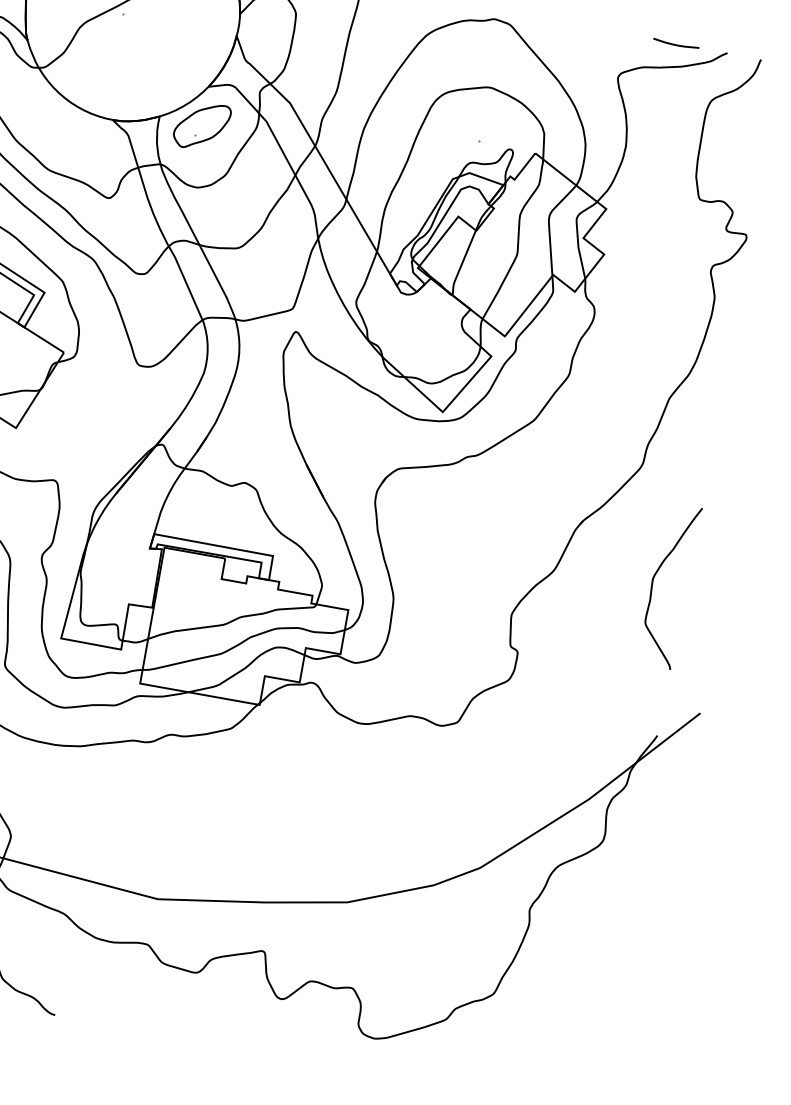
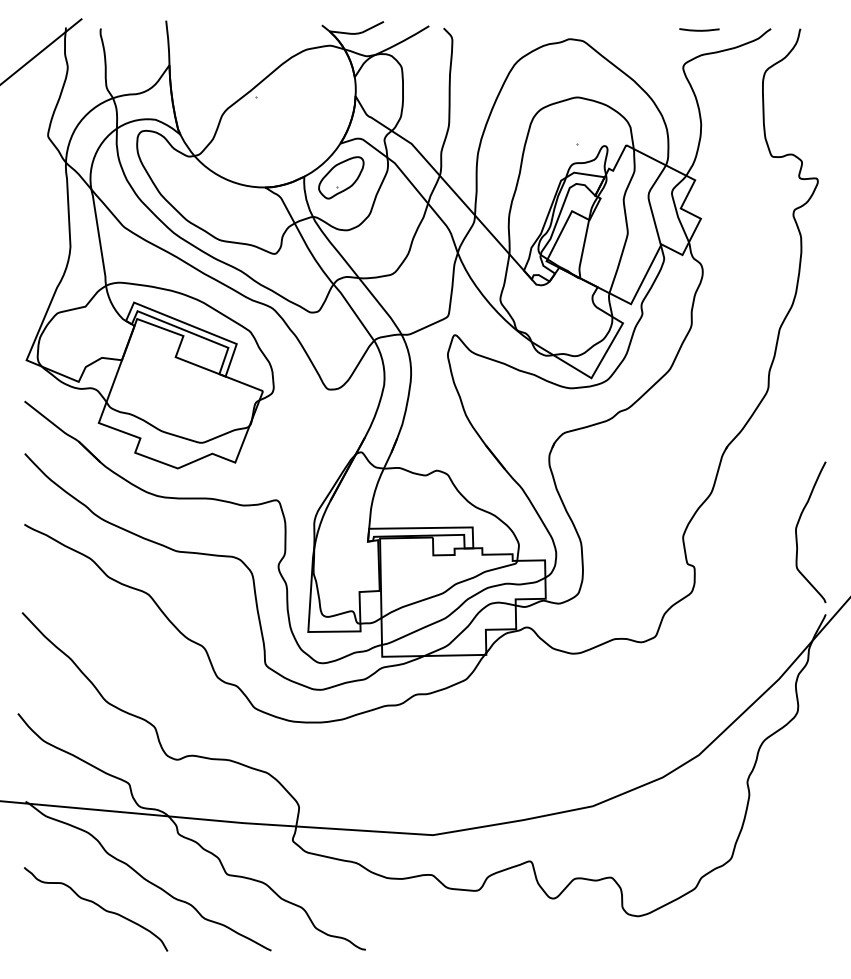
line: (676, 43) -> (699, 29), moved
curve: (653, 585) -> (797, 534), moved

